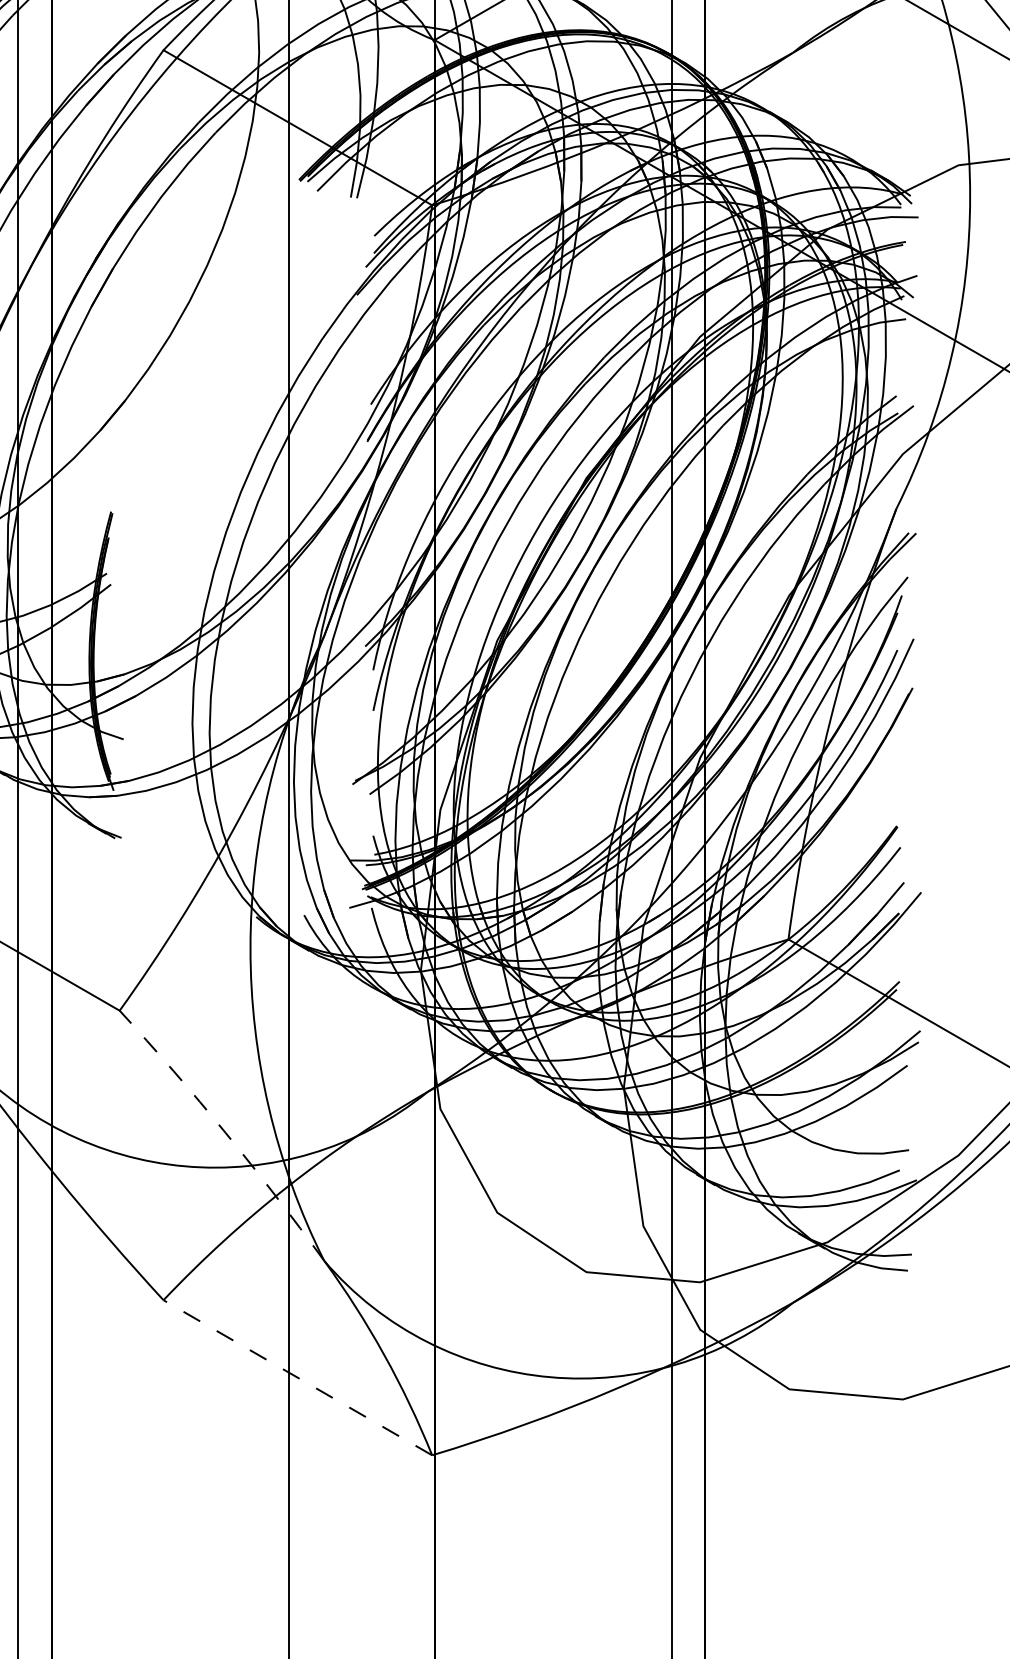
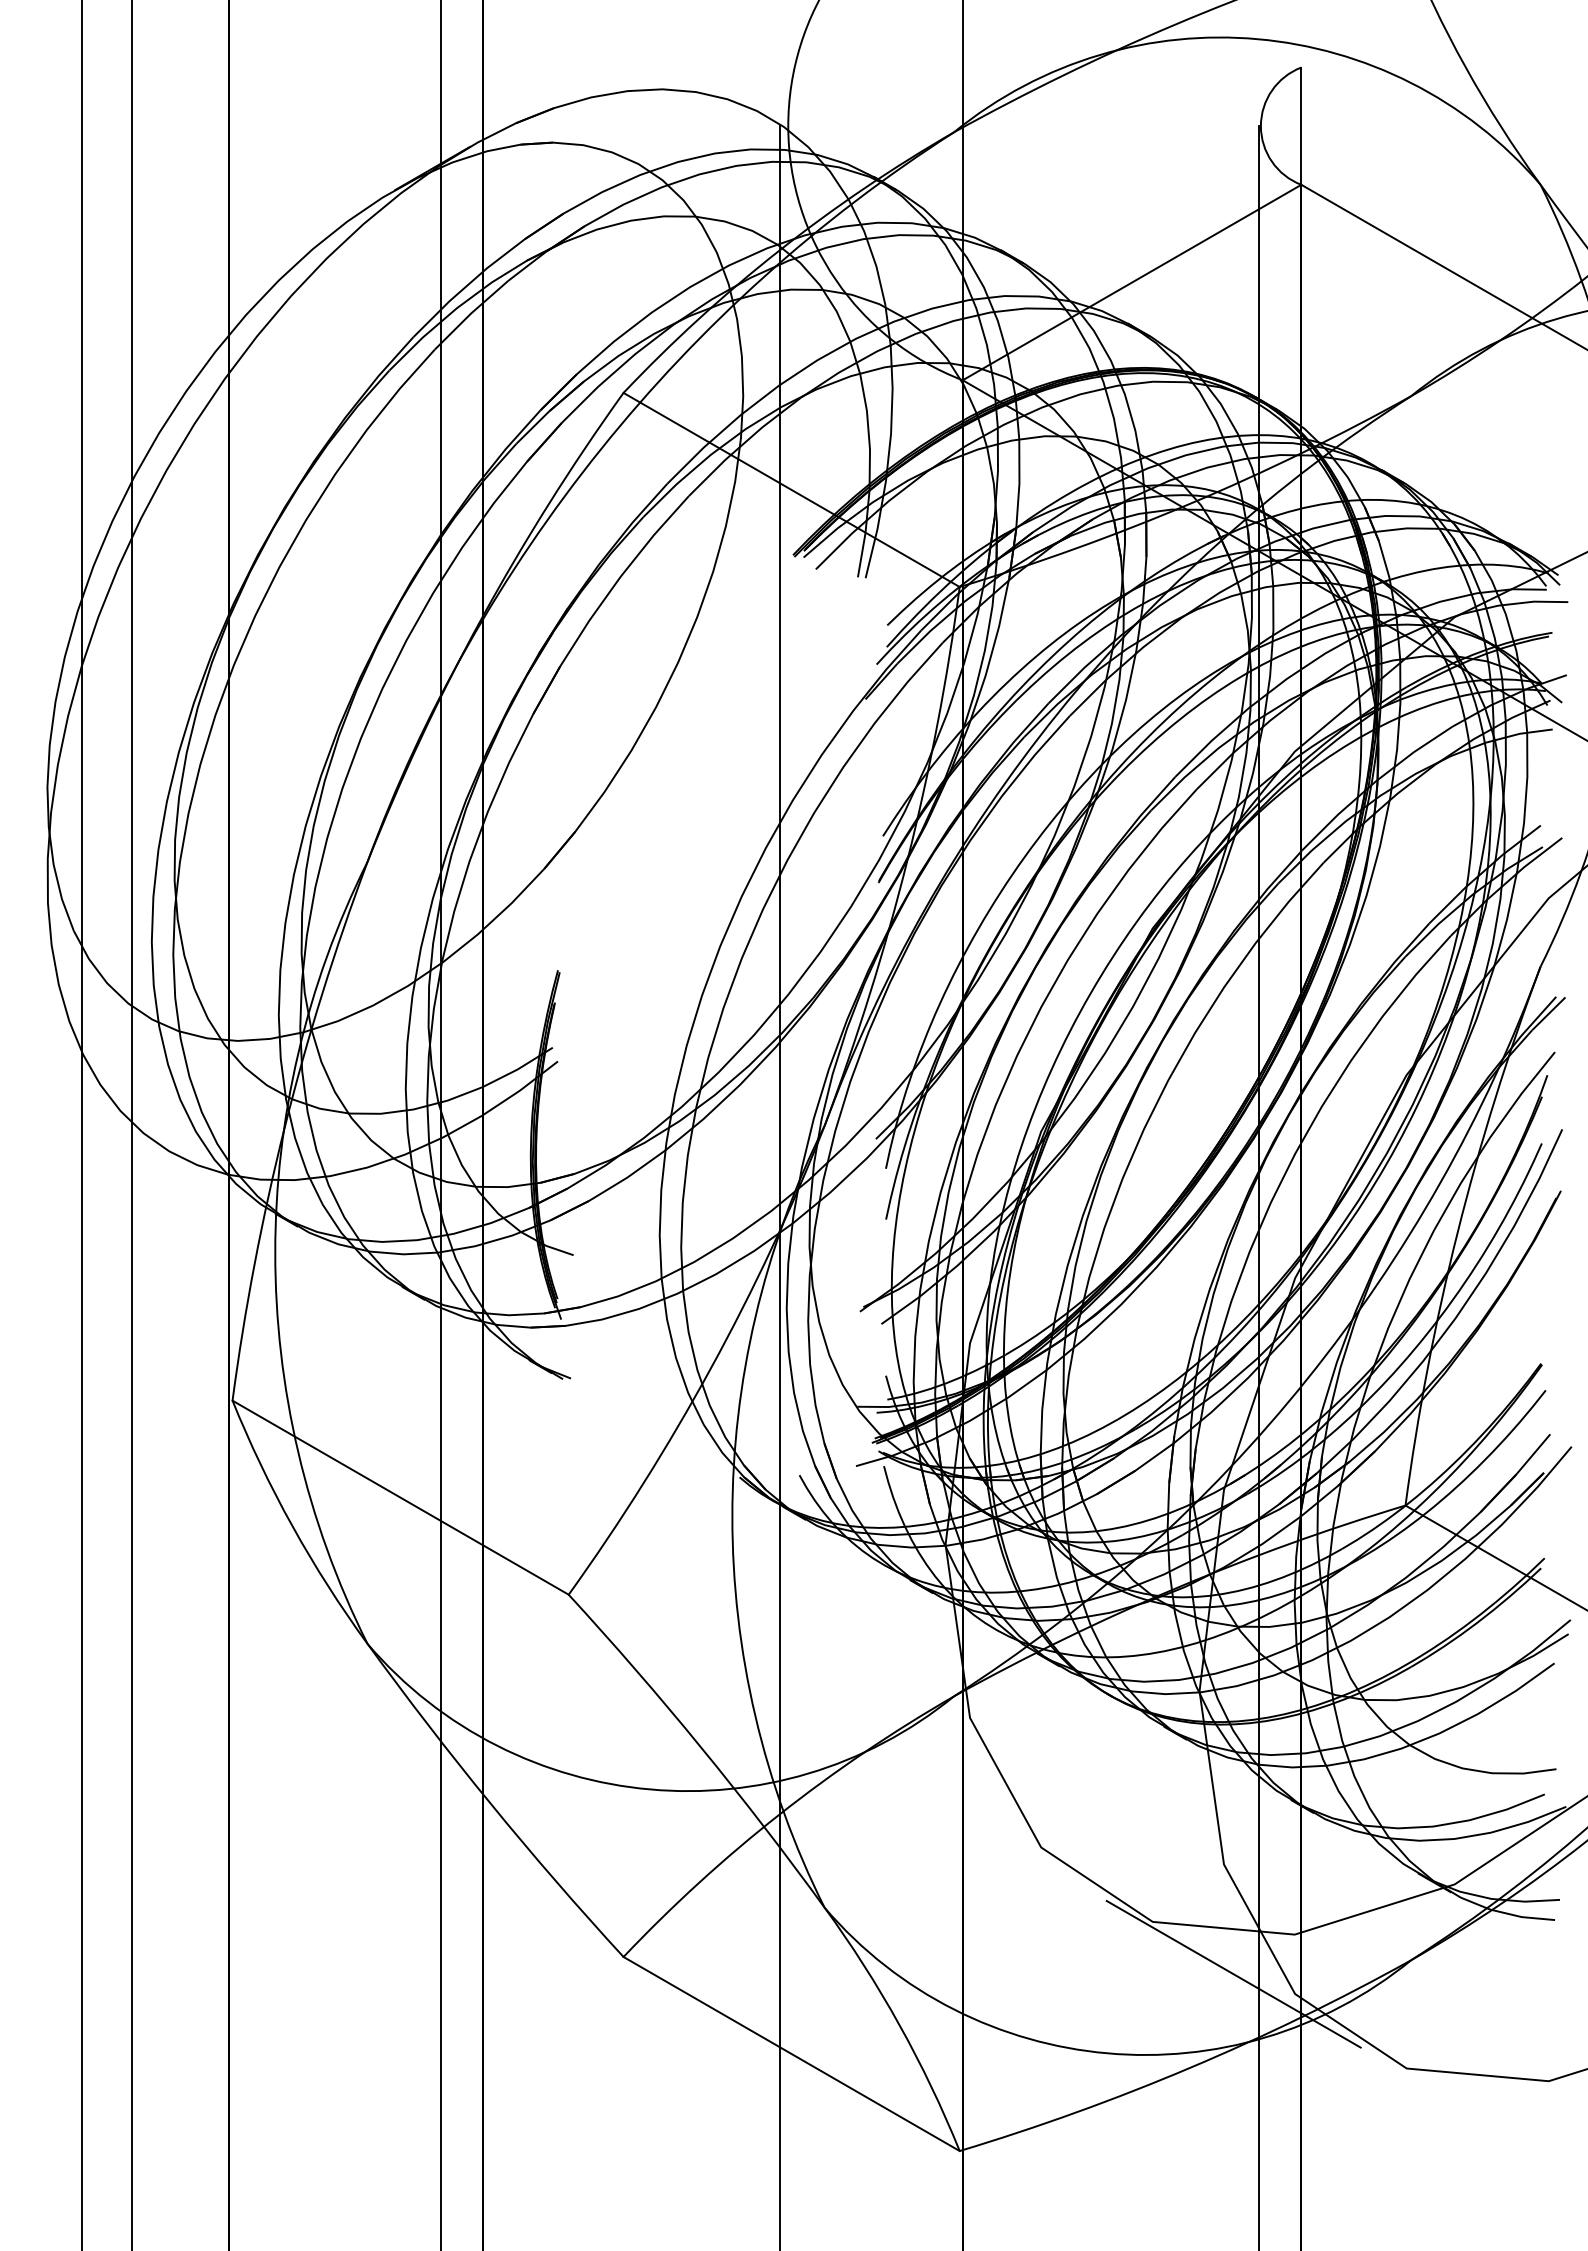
arc: (225, 1132) -> (701, 1747), dashed -> solid
line: (651, 1313) -> (1233, 1973), added
line: (297, 1377) -> (791, 2053), dashed -> solid

